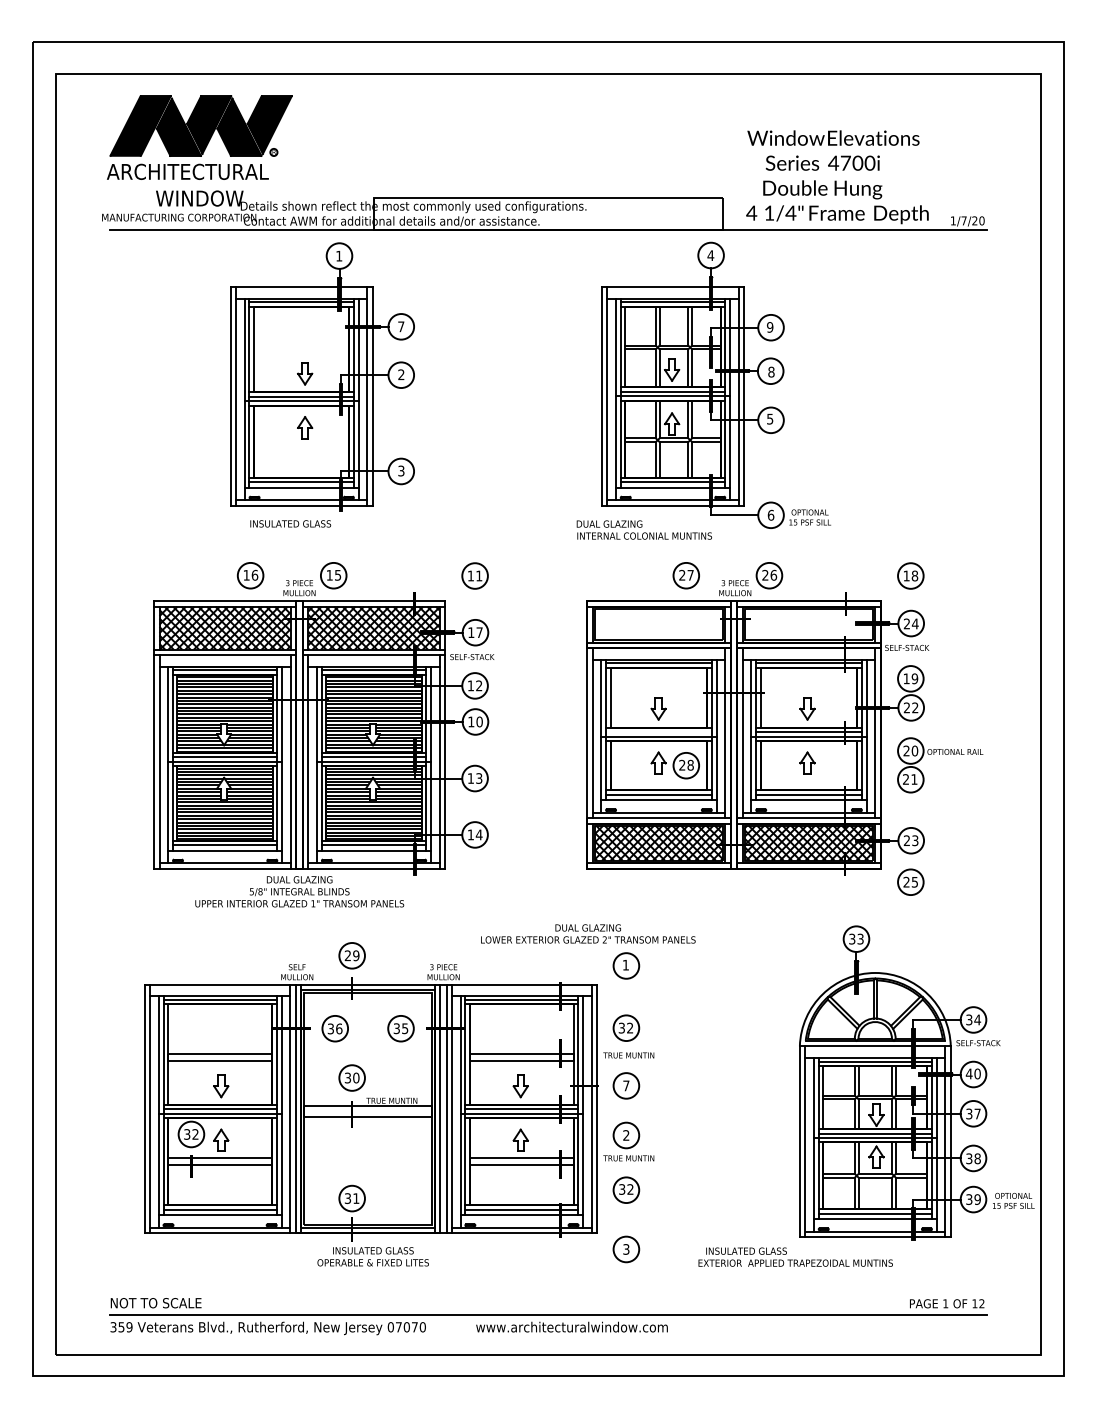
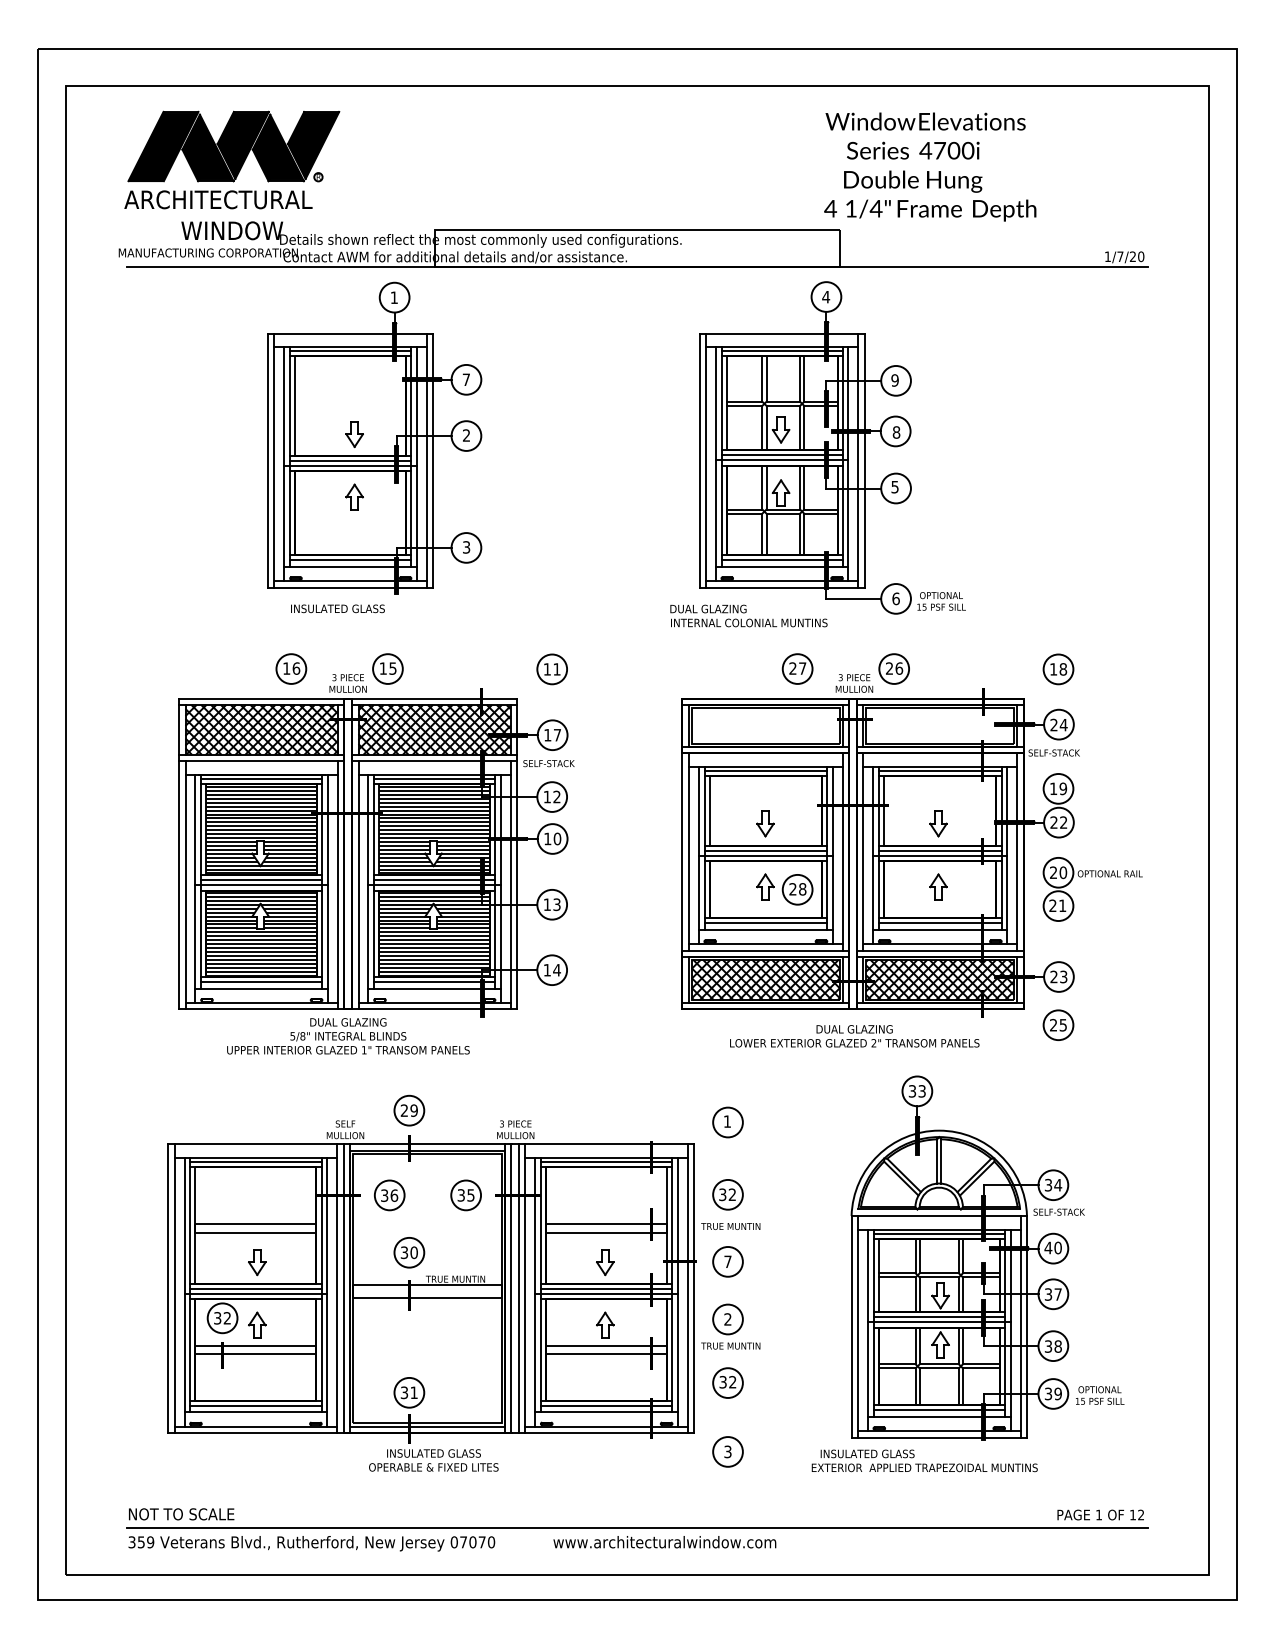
text: (837, 176) -> (930, 166), moved
line: (658, 731) -> (765, 850), added
text: (588, 934) -> (854, 1036), moved
part: (916, 1082) -> (987, 1257), moved

